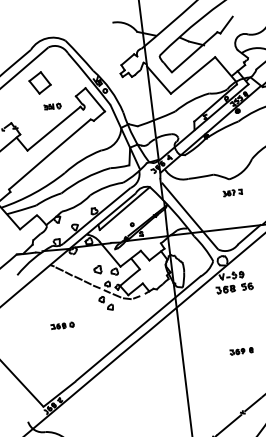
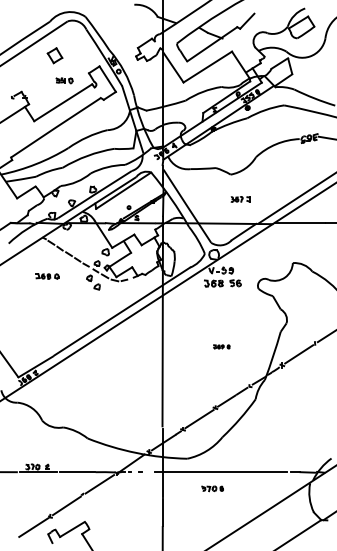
part: (39, 82) -> (54, 55), size x0.7
part: (232, 192) -> (240, 199), moved
part: (97, 270) -> (88, 248), removed
part: (62, 325) -> (47, 276), moved
part: (241, 351) -> (221, 346), size x0.7

